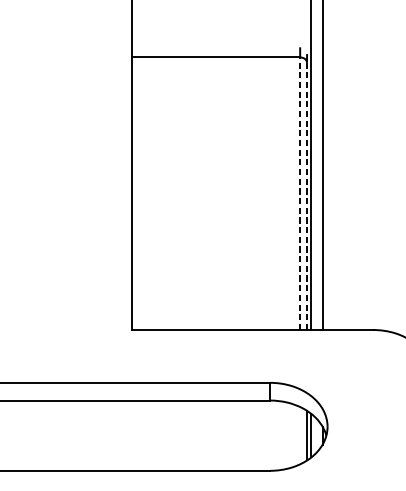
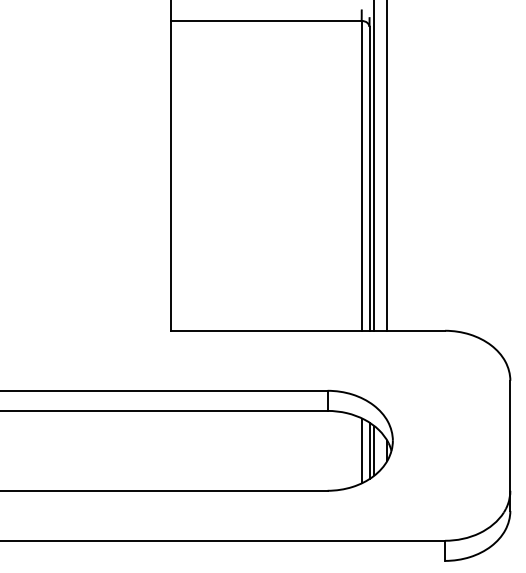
line: (299, 193) -> (361, 175), dashed -> solid
line: (307, 196) -> (369, 178), dashed -> solid
line: (299, 435) -> (361, 450), added

